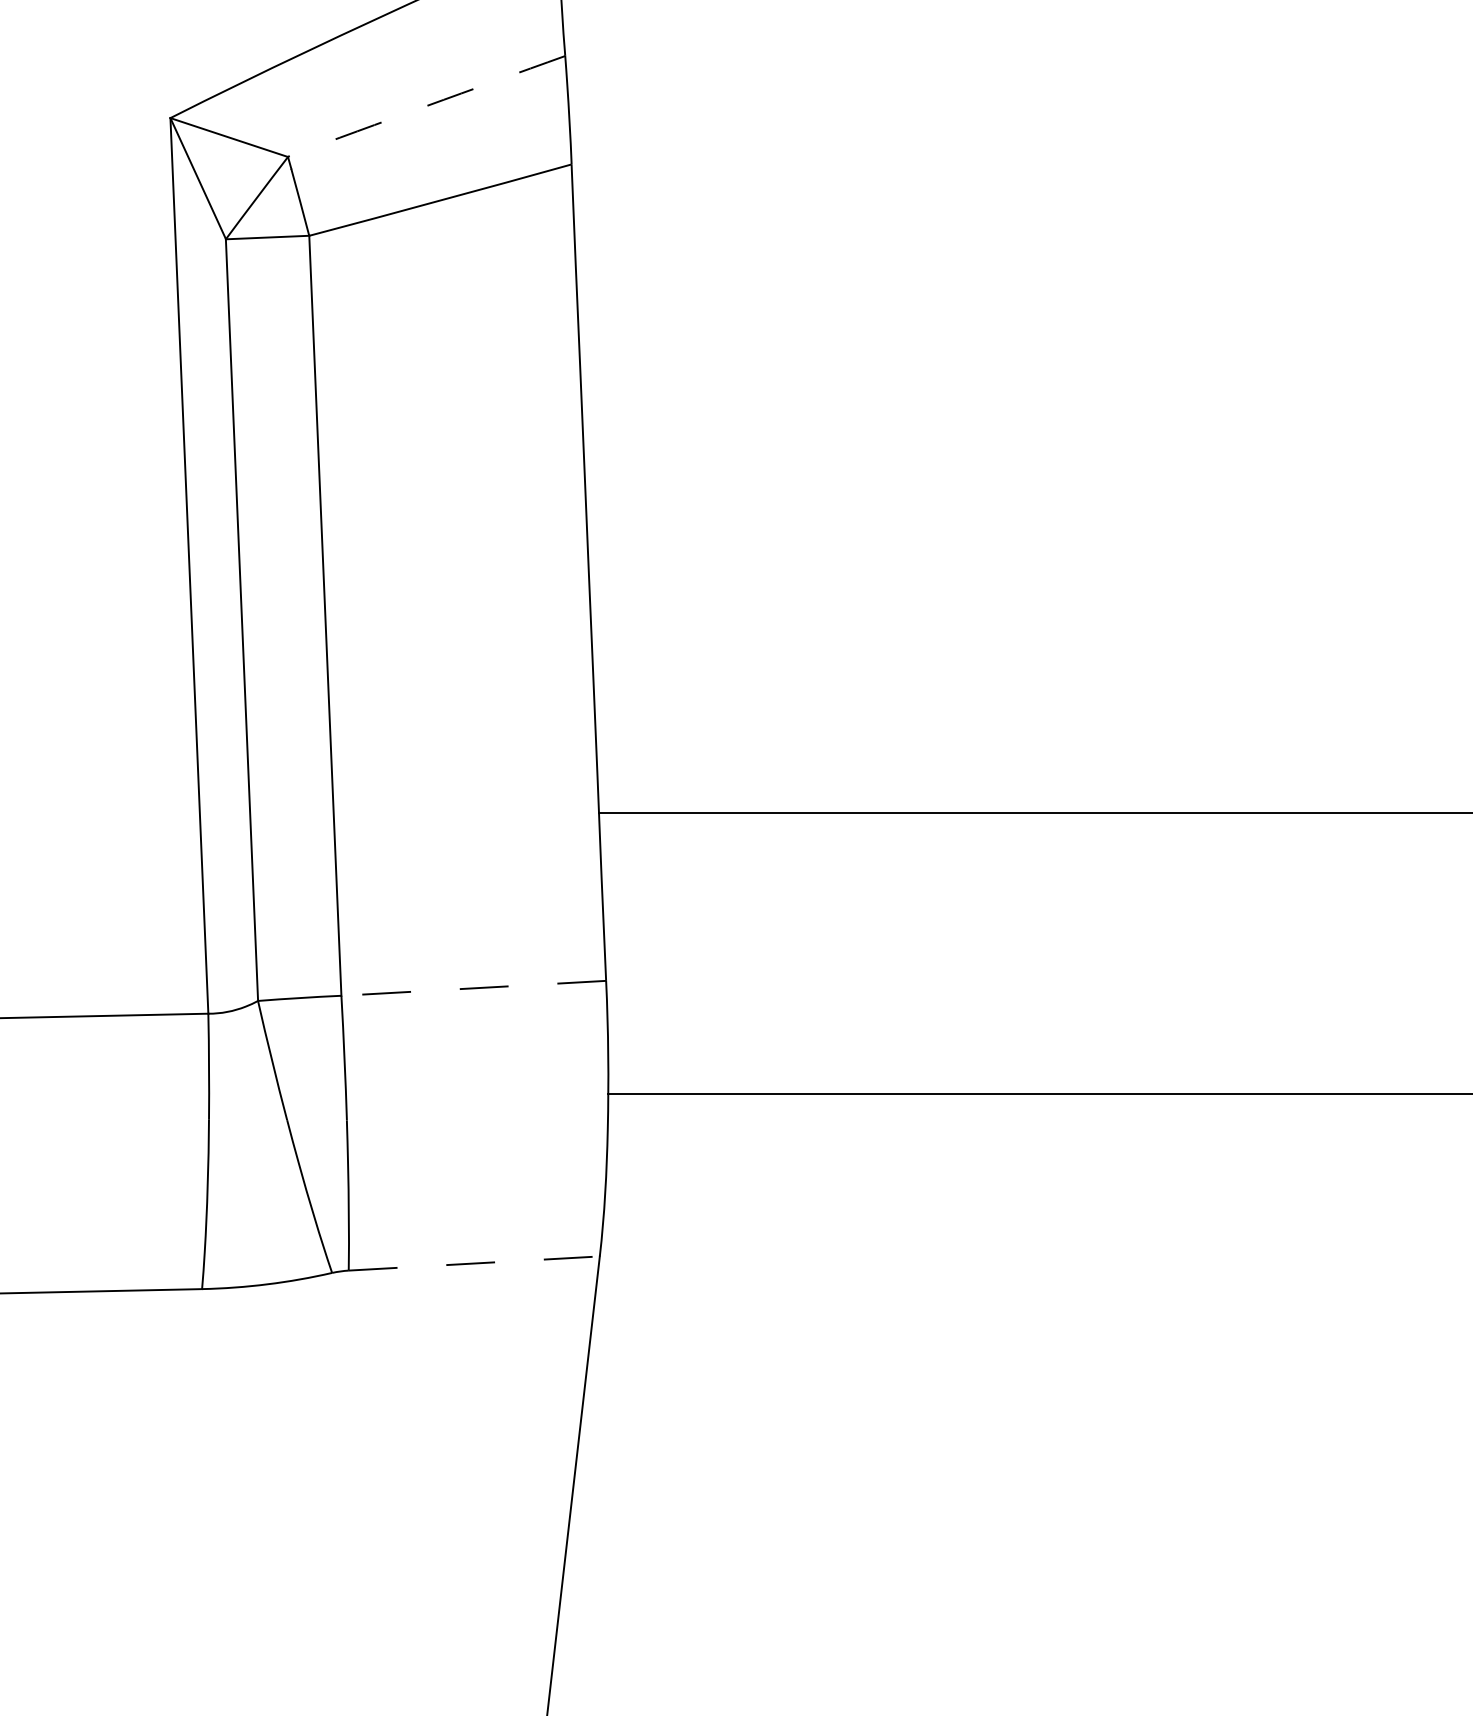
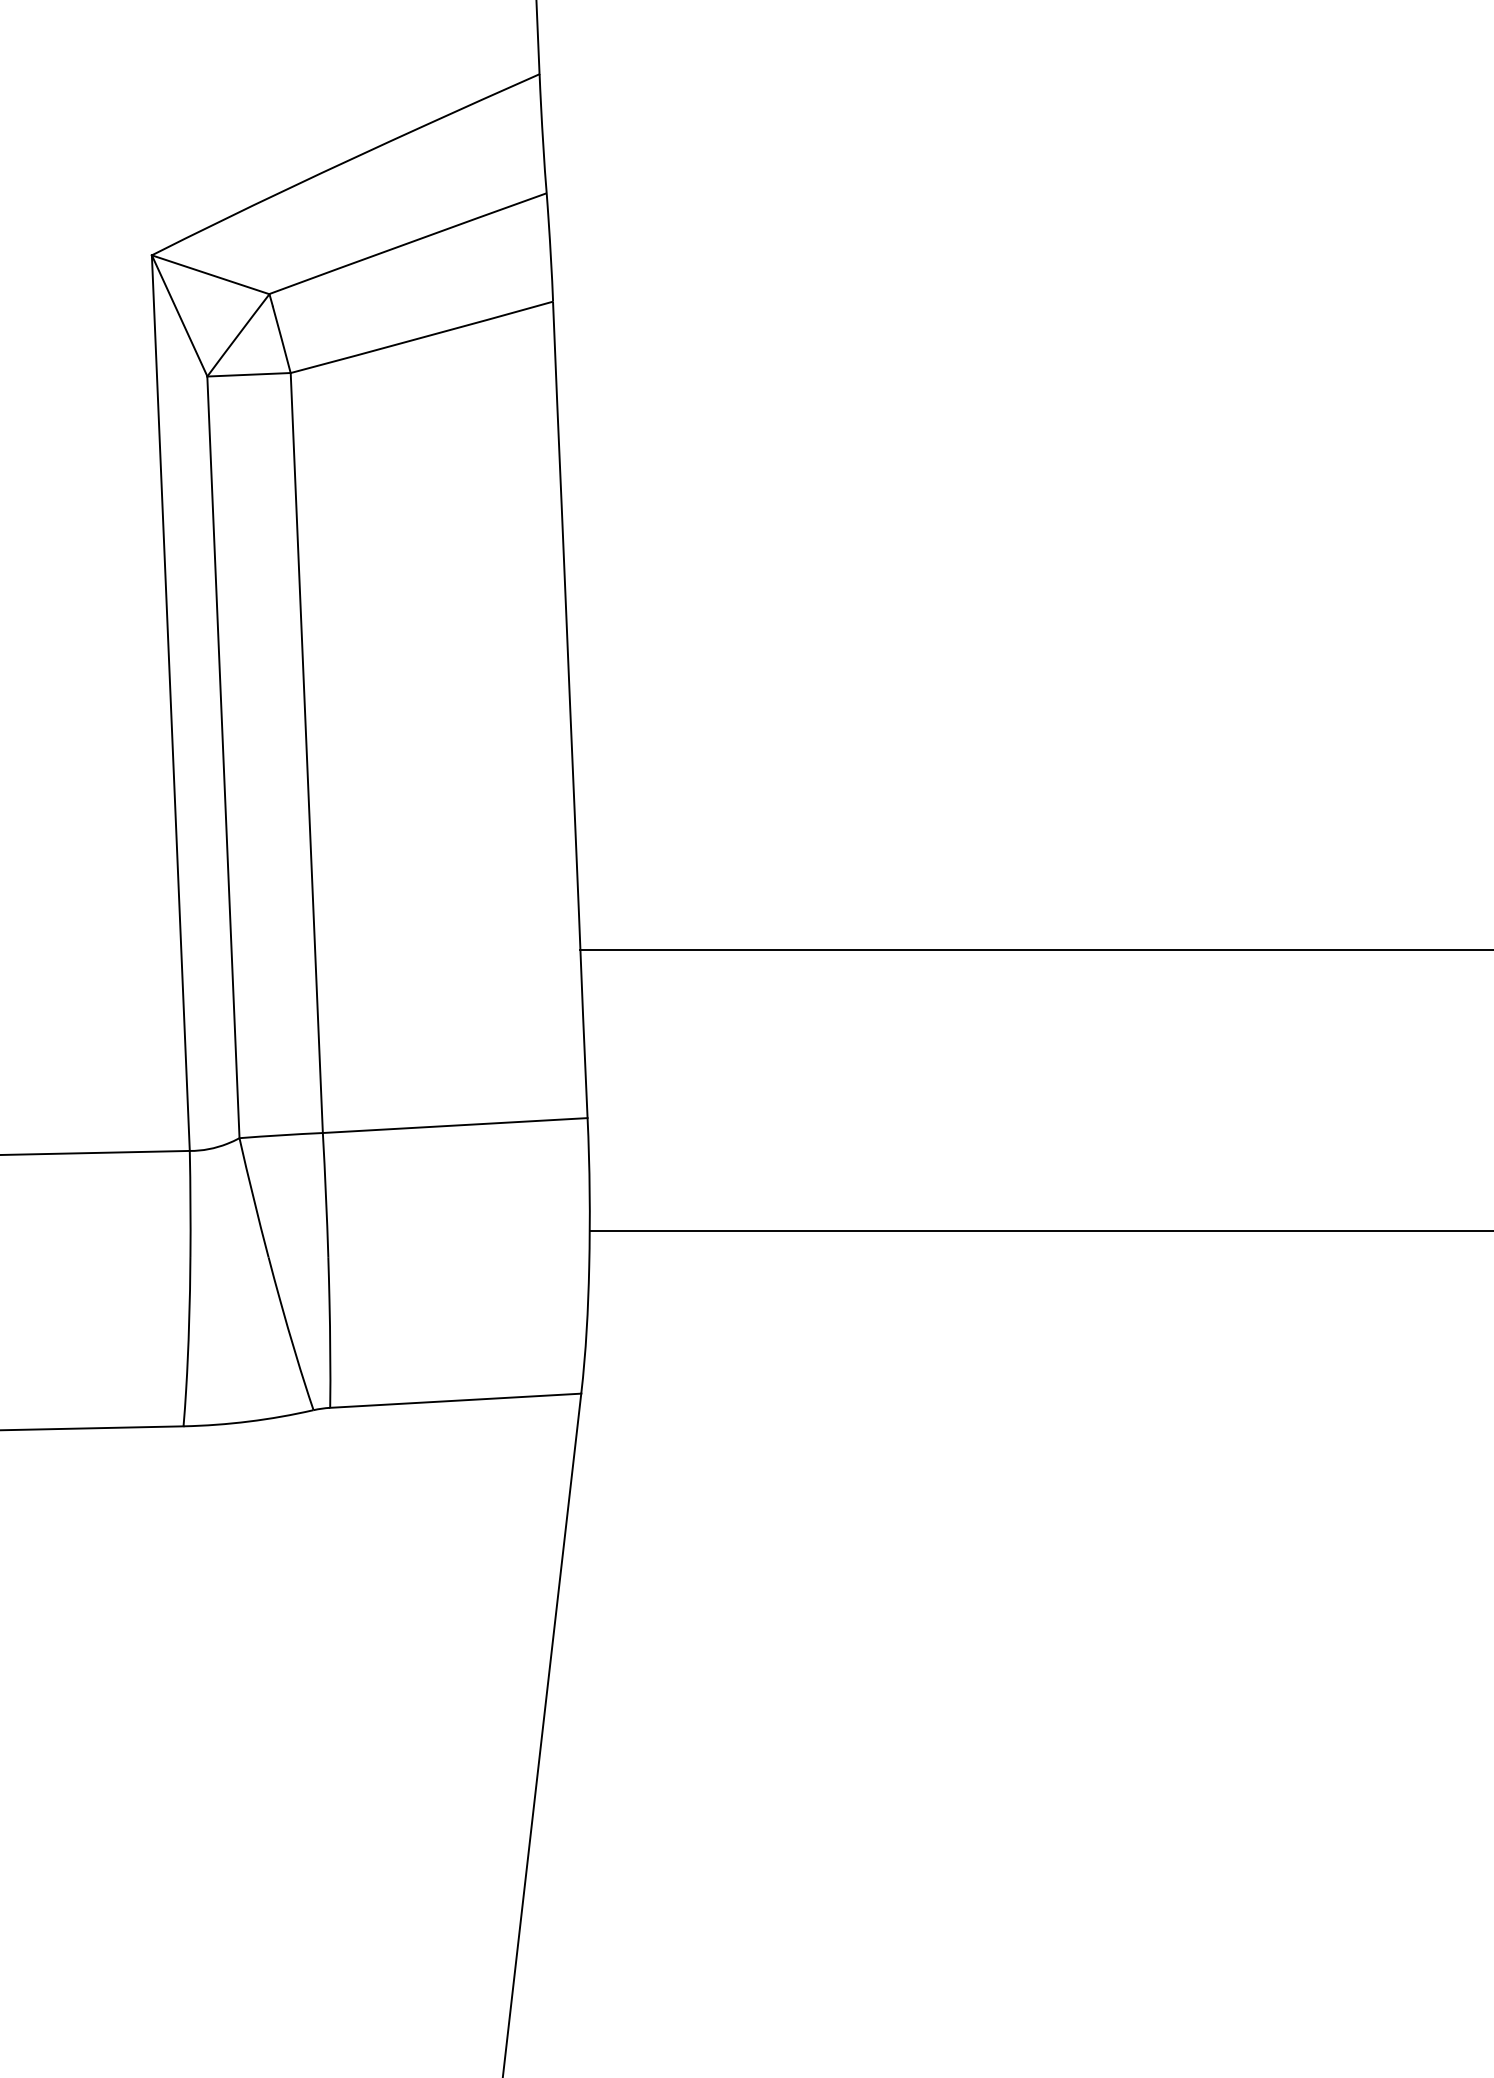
arc: (426, 106) -> (407, 243), dashed -> solid
line: (474, 988) -> (455, 1125), dashed -> solid
line: (474, 1263) -> (455, 1400), dashed -> solid

